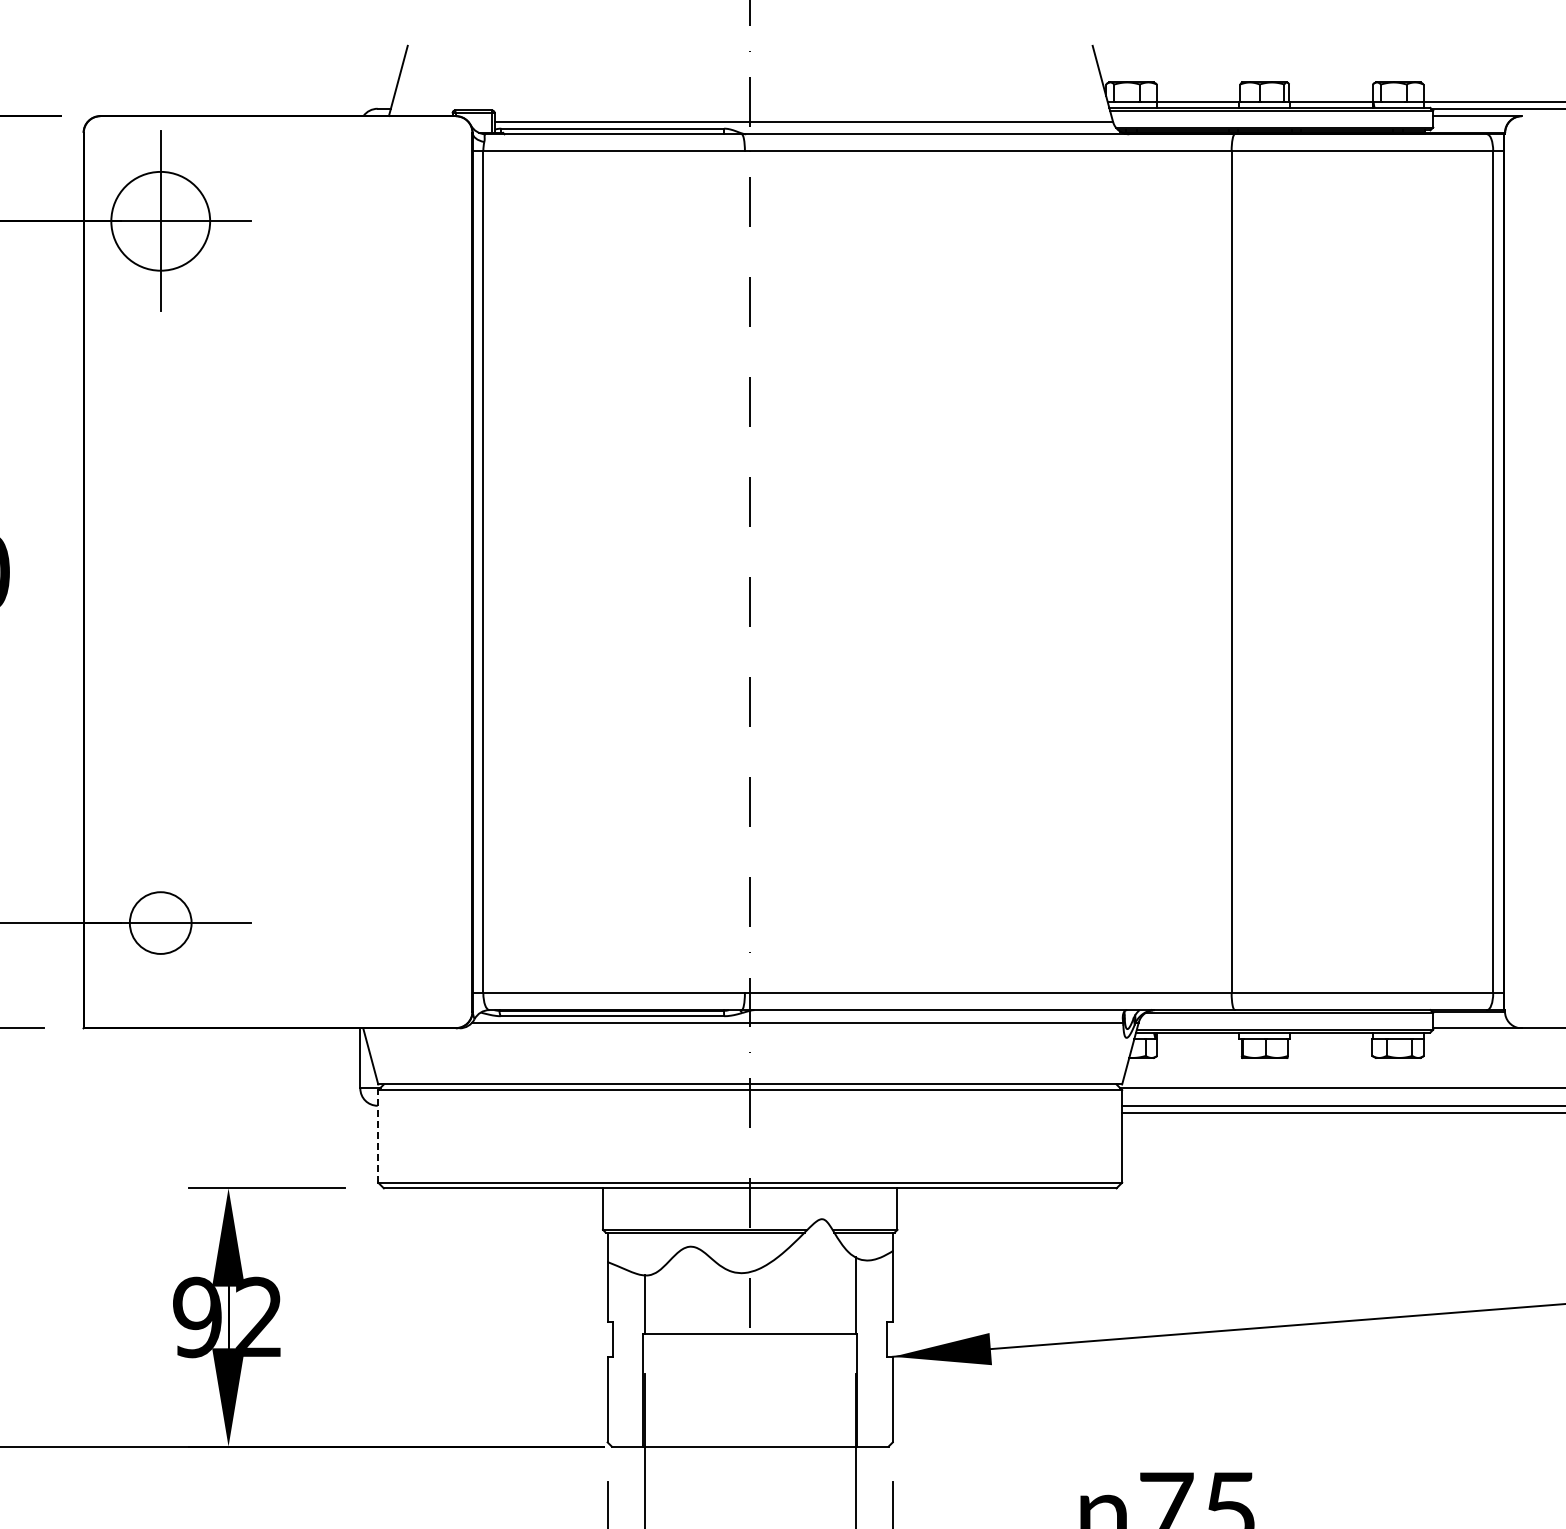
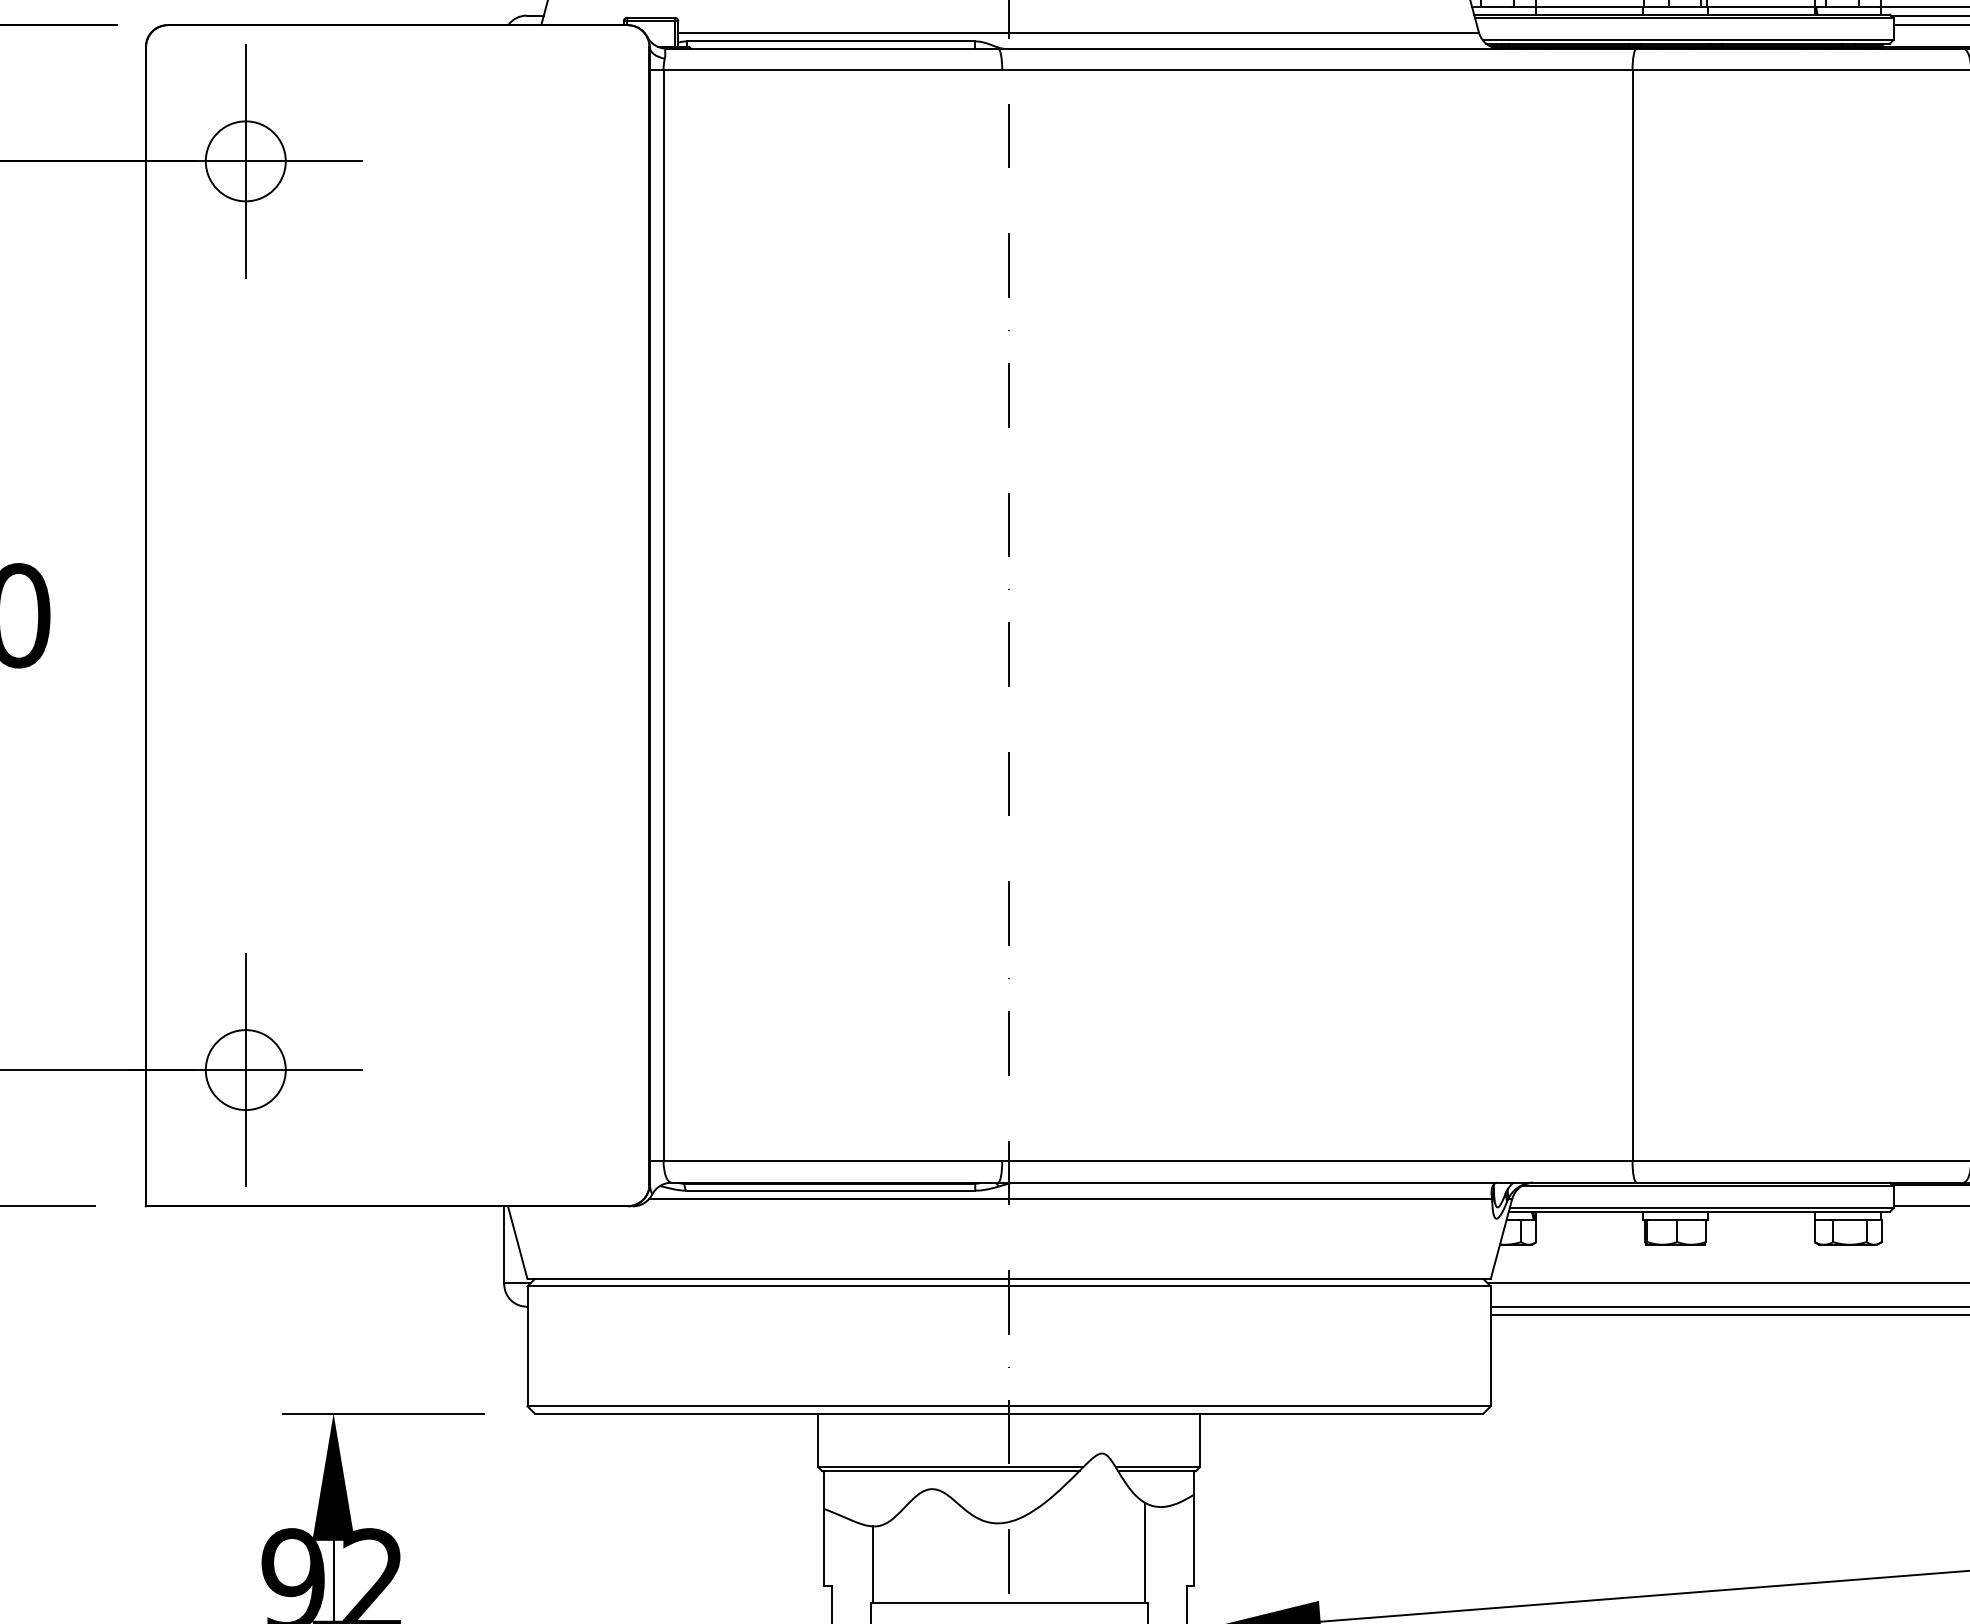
circle: (160, 221) -> (245, 161), size x0.62
line: (160, 922) -> (245, 1069), added
line: (378, 1135) -> (527, 1345), dashed -> solid

